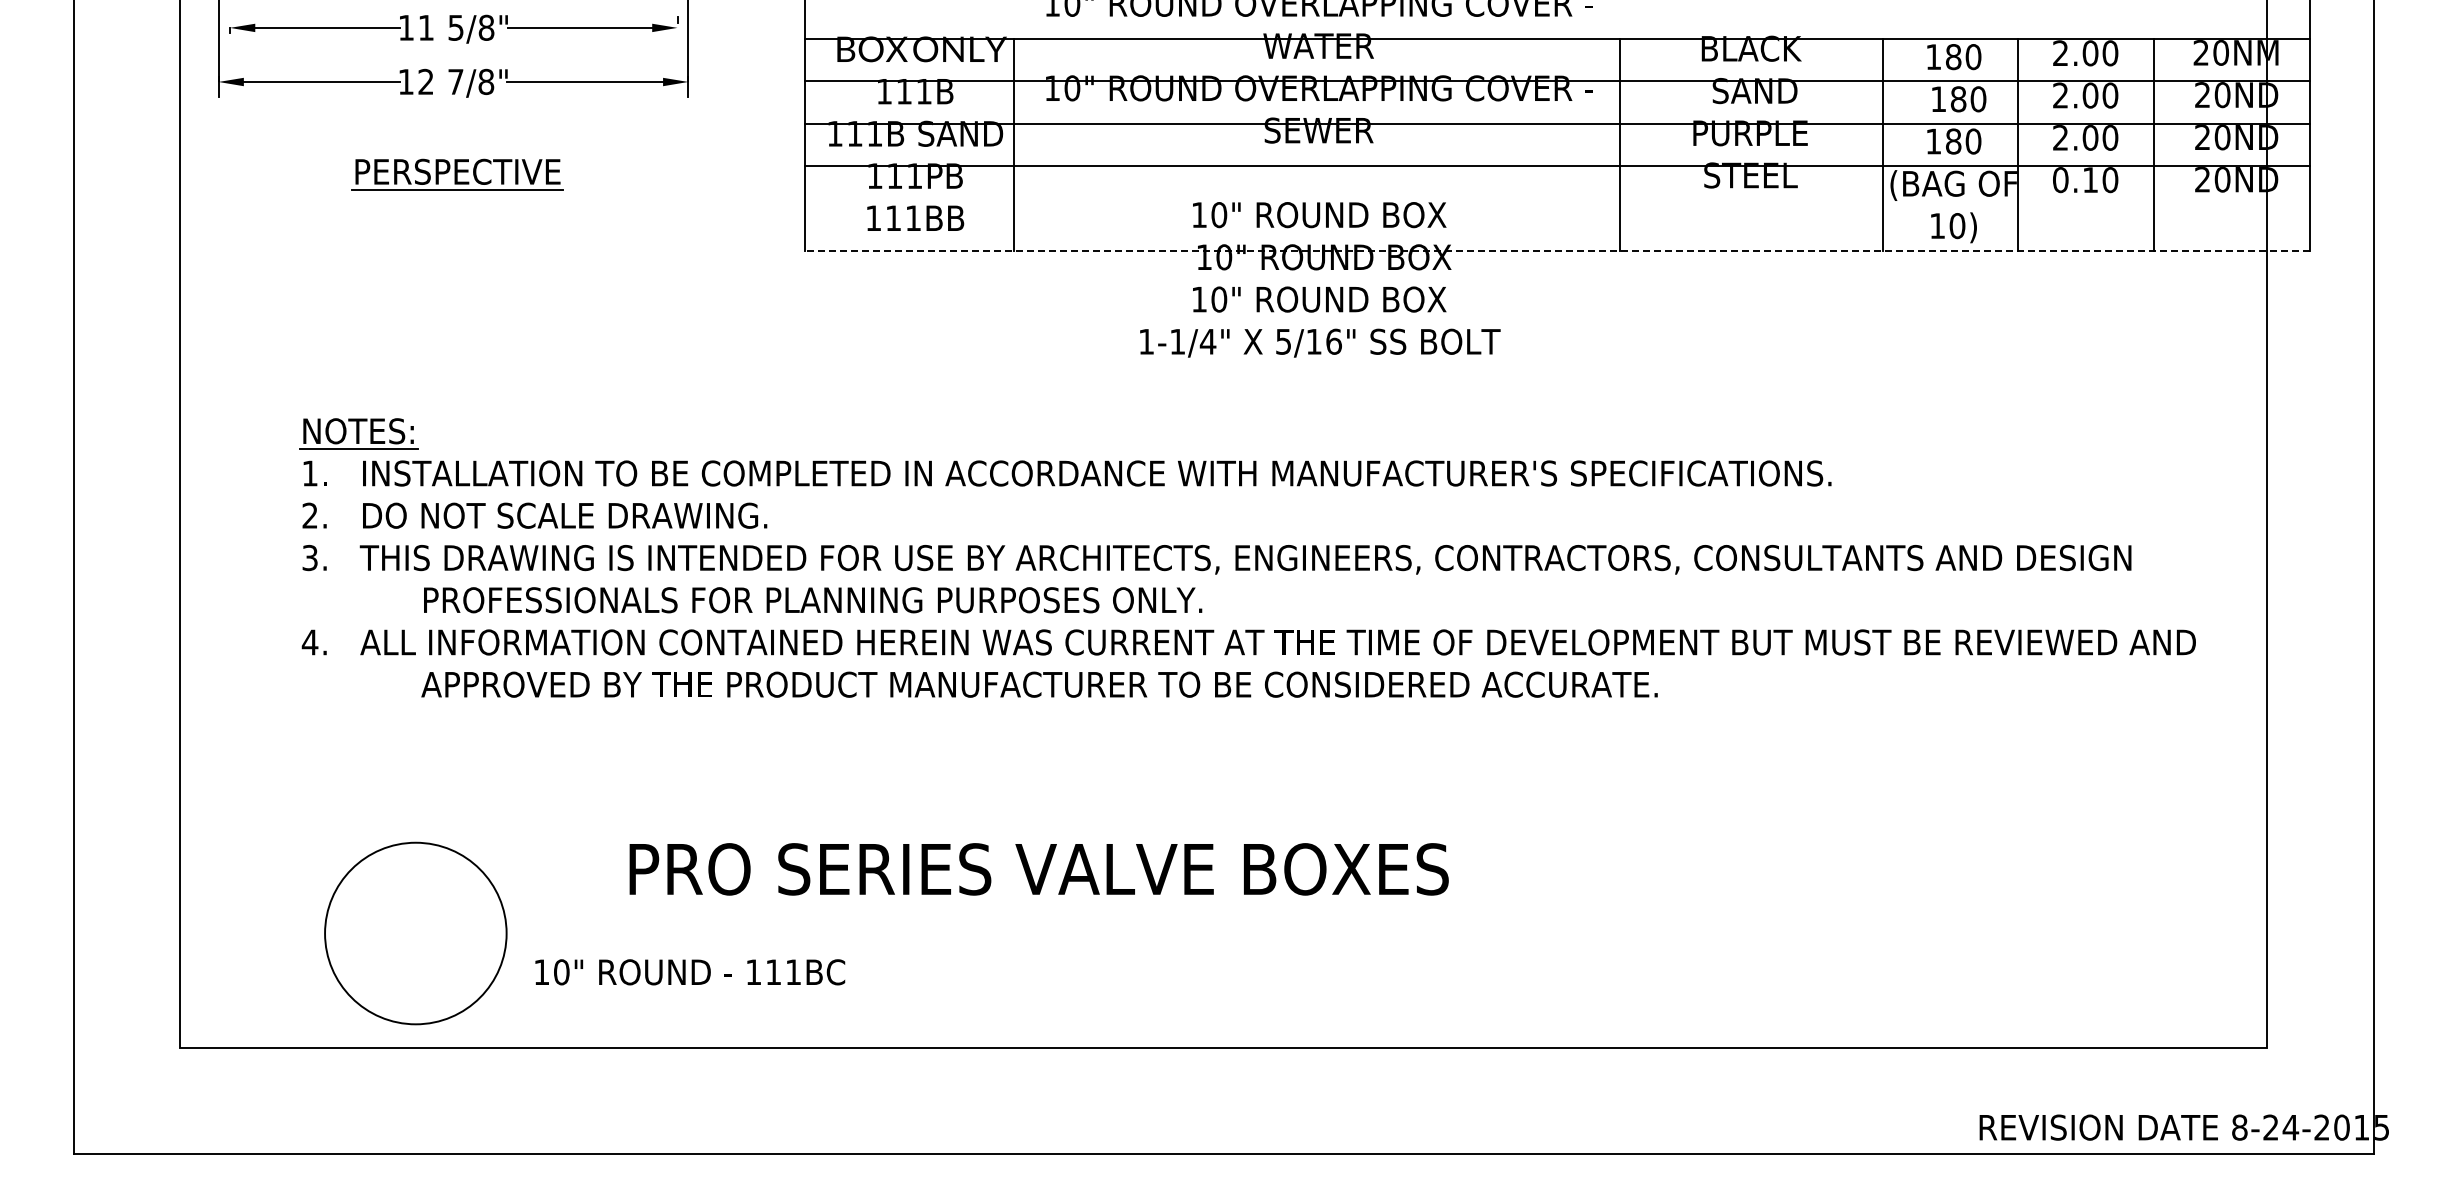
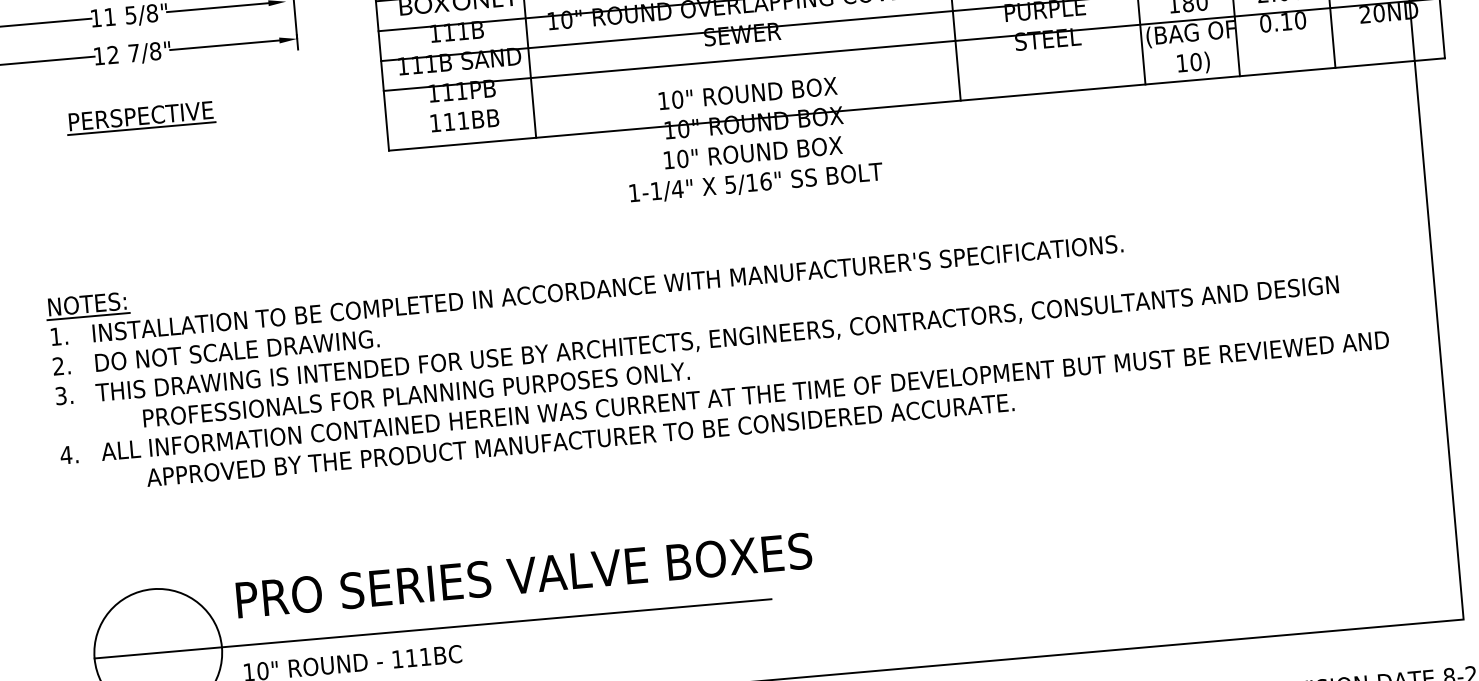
line: (1557, 251) -> (917, 104), dashed -> solid
text: (1038, 869) -> (523, 575), moved
line: (807, 933) -> (432, 628), added

